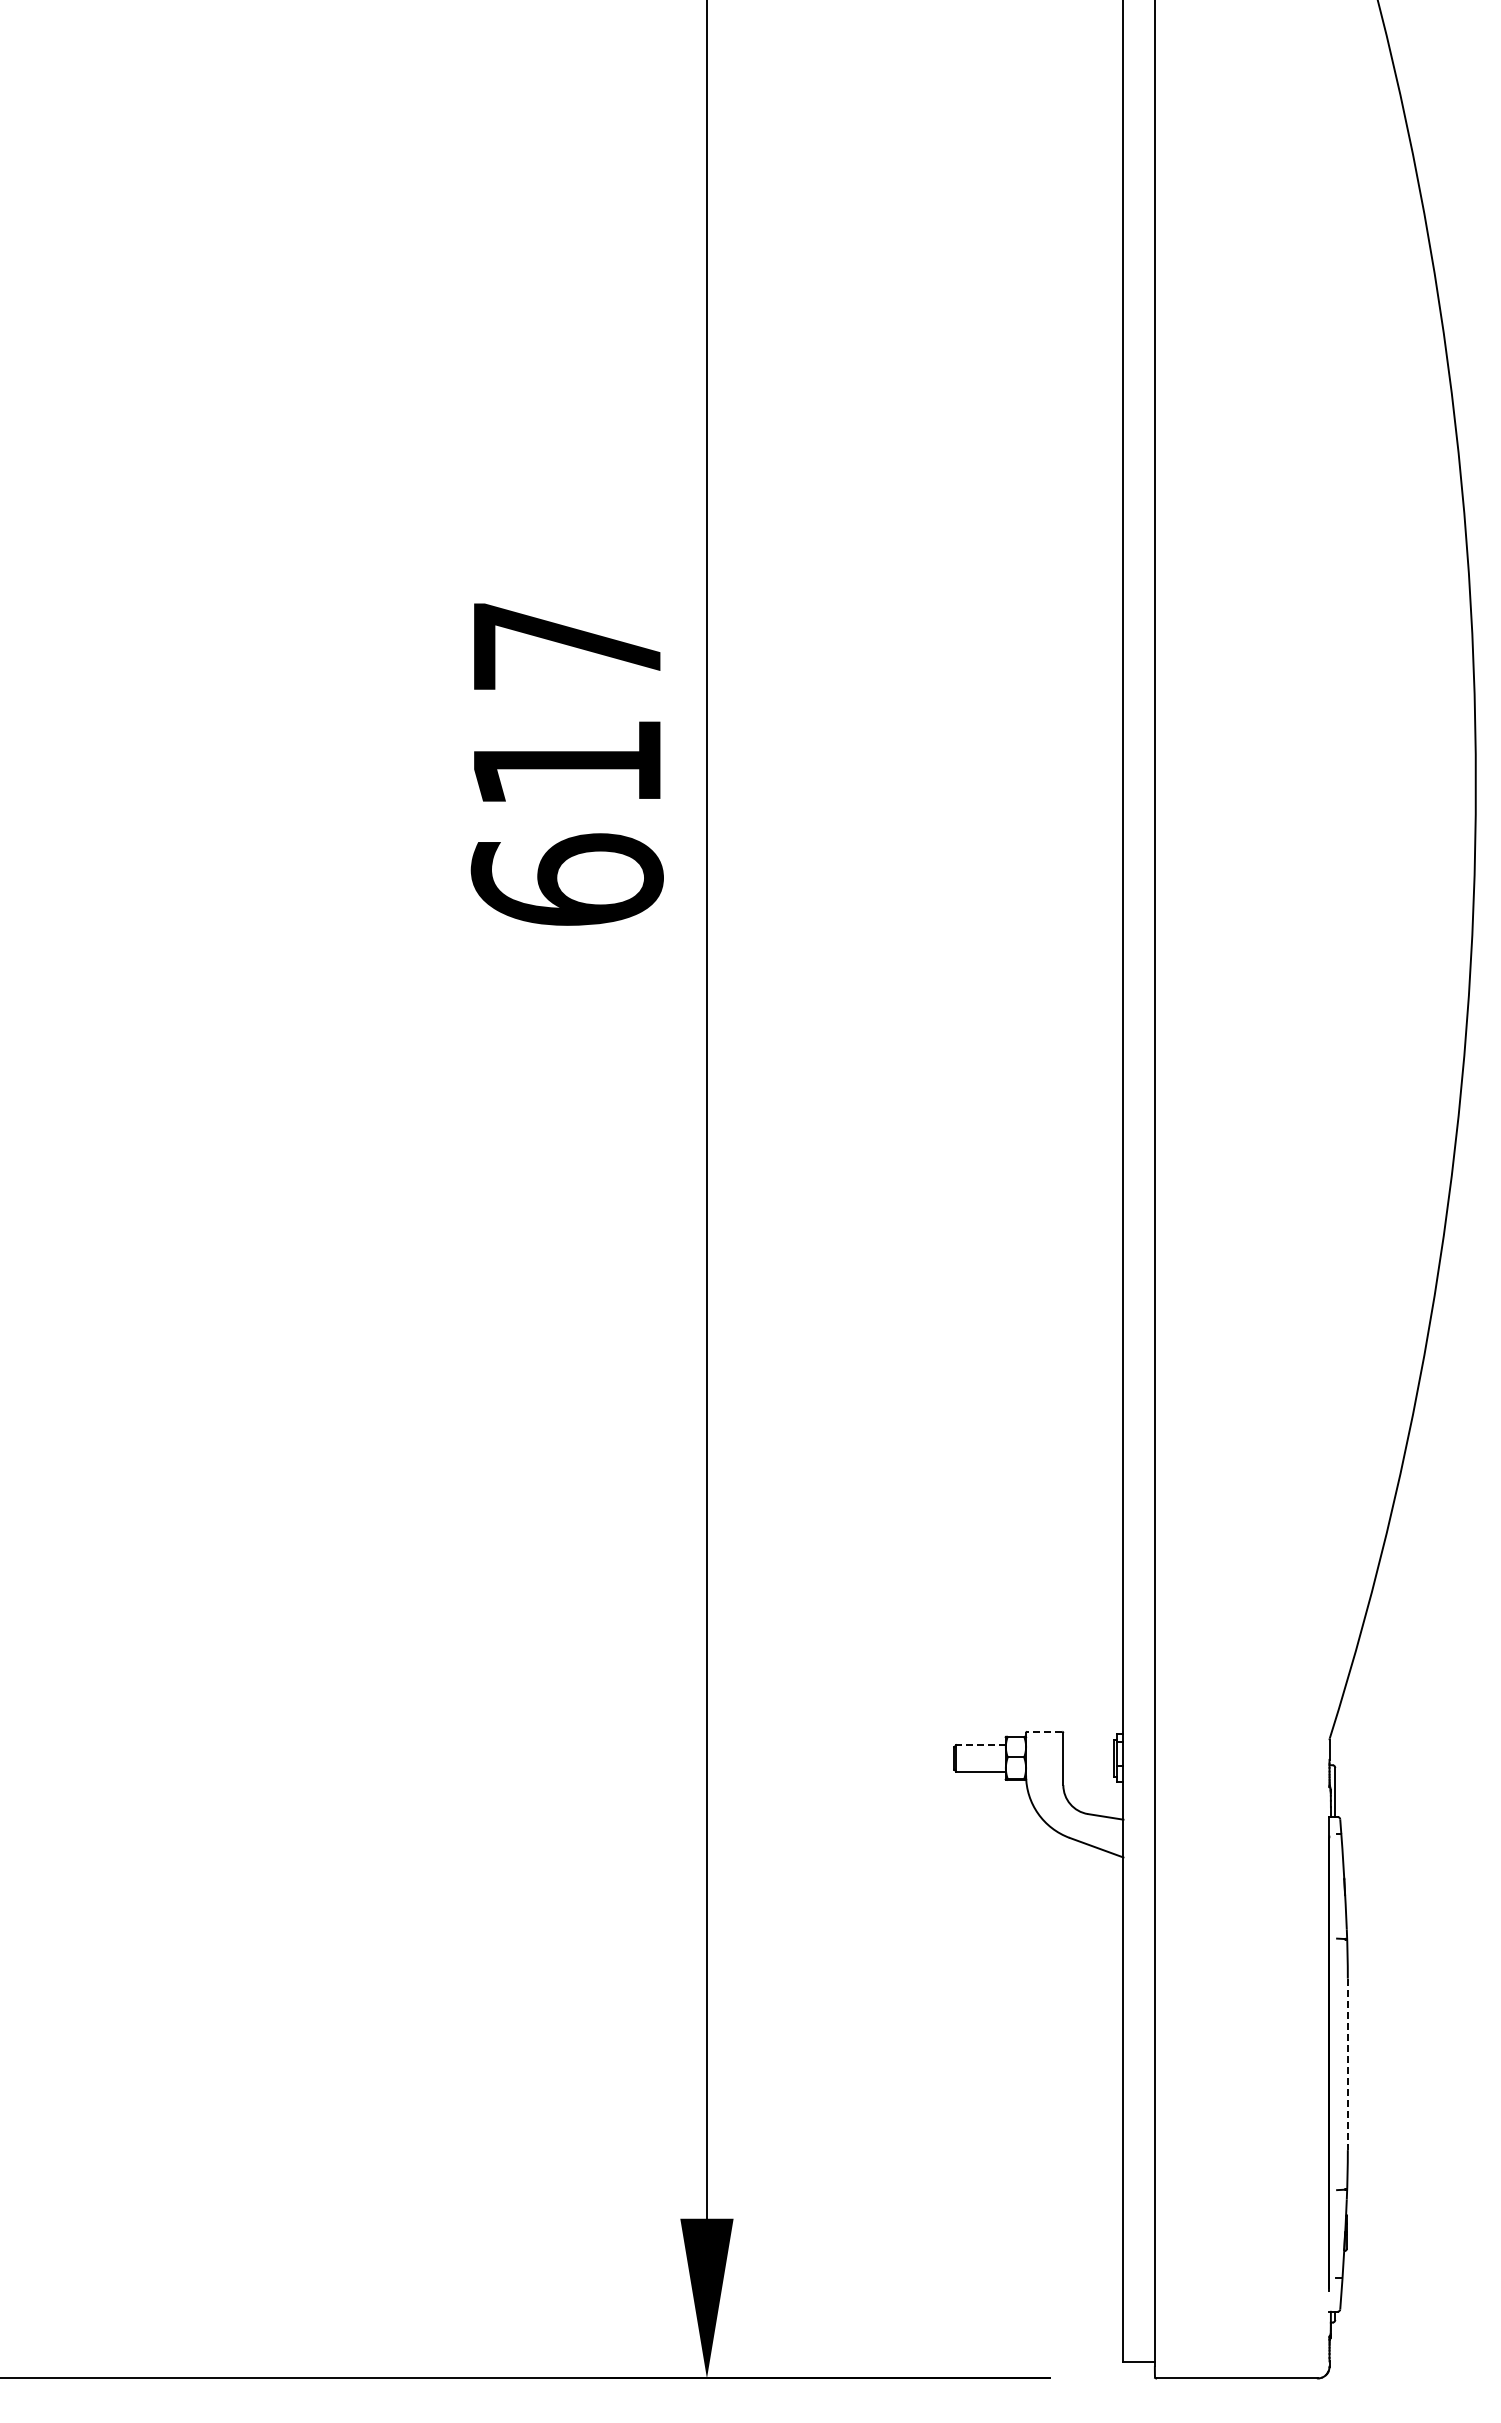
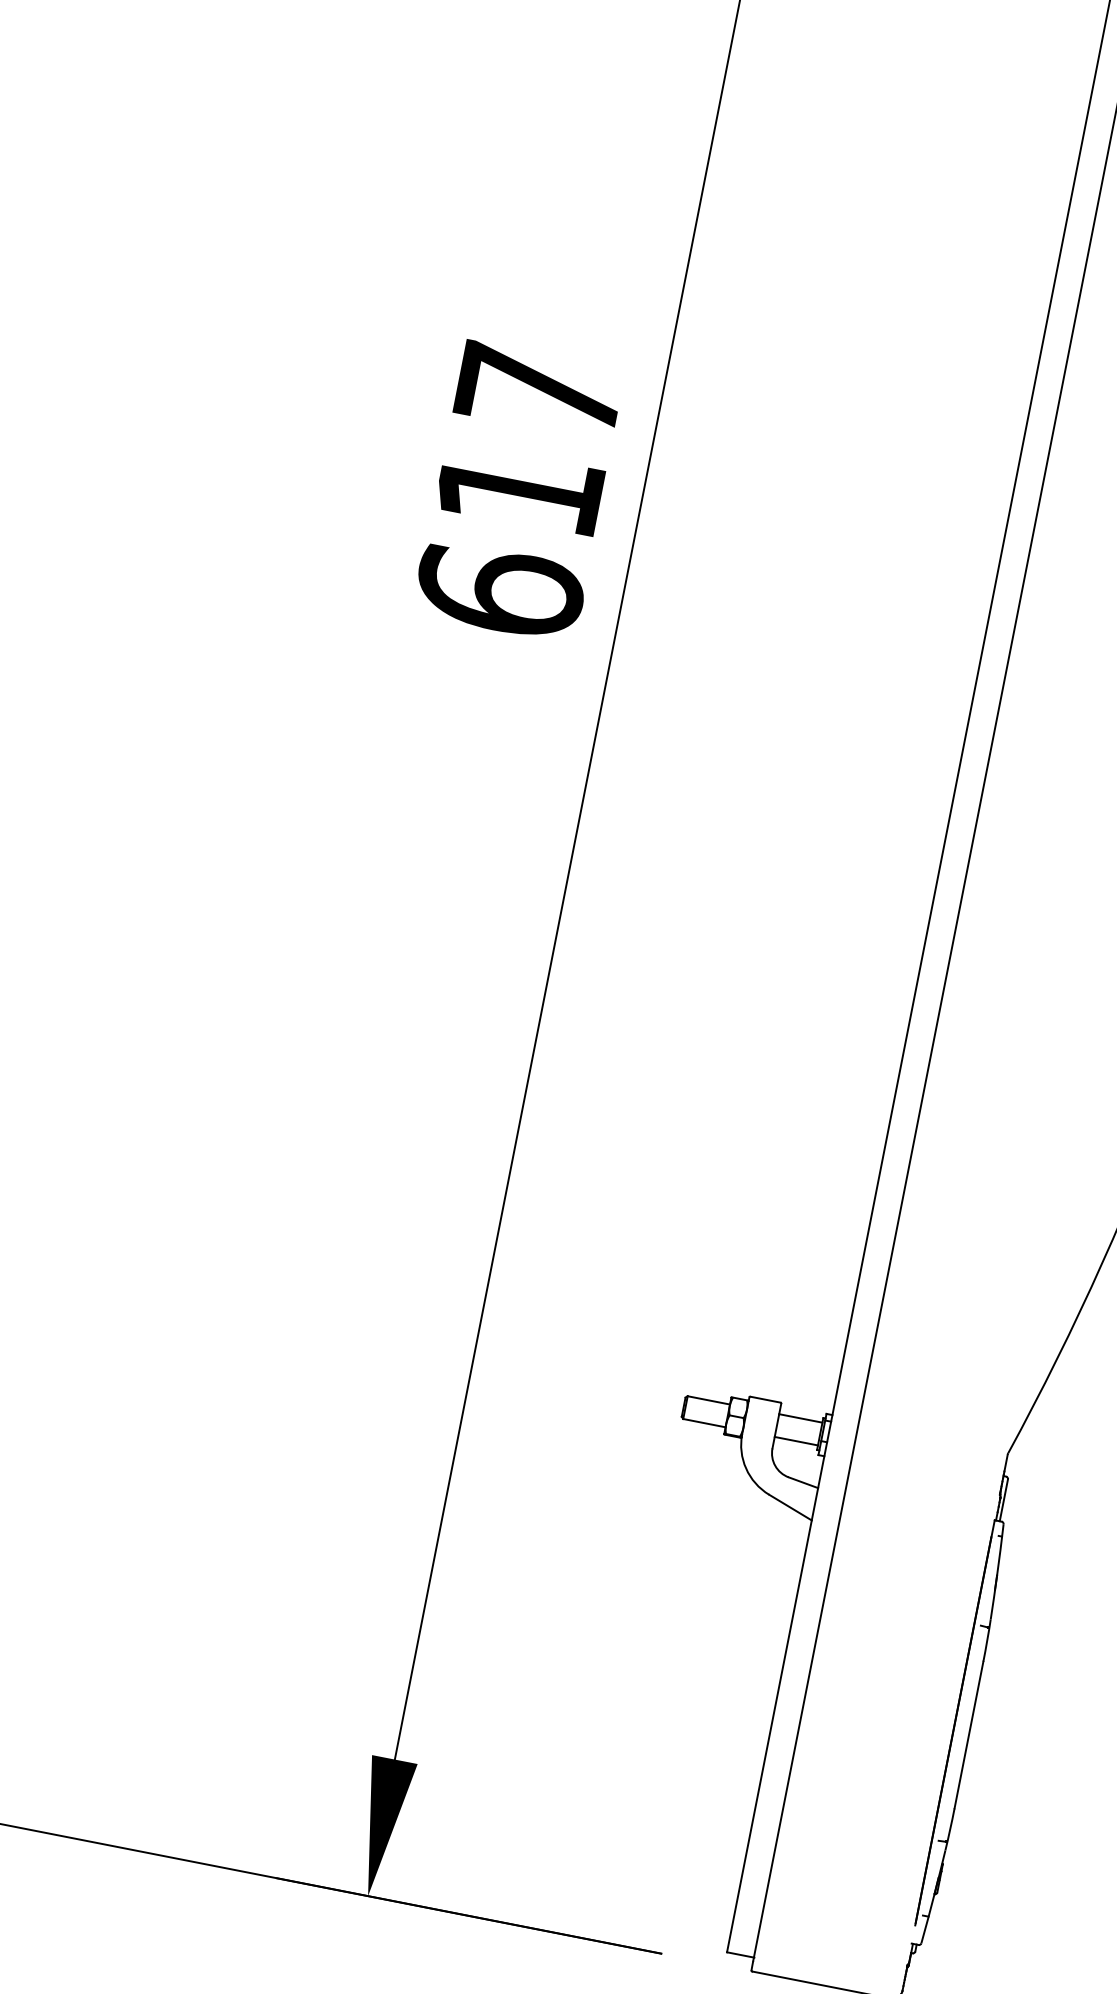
line: (1044, 1731) -> (765, 1399), dashed -> solid
line: (981, 1745) -> (709, 1400), dashed -> solid
line: (1088, 1745) -> (800, 1418), added
line: (1088, 1771) -> (796, 1441), added
line: (1347, 2064) -> (968, 1735), dashed -> solid

